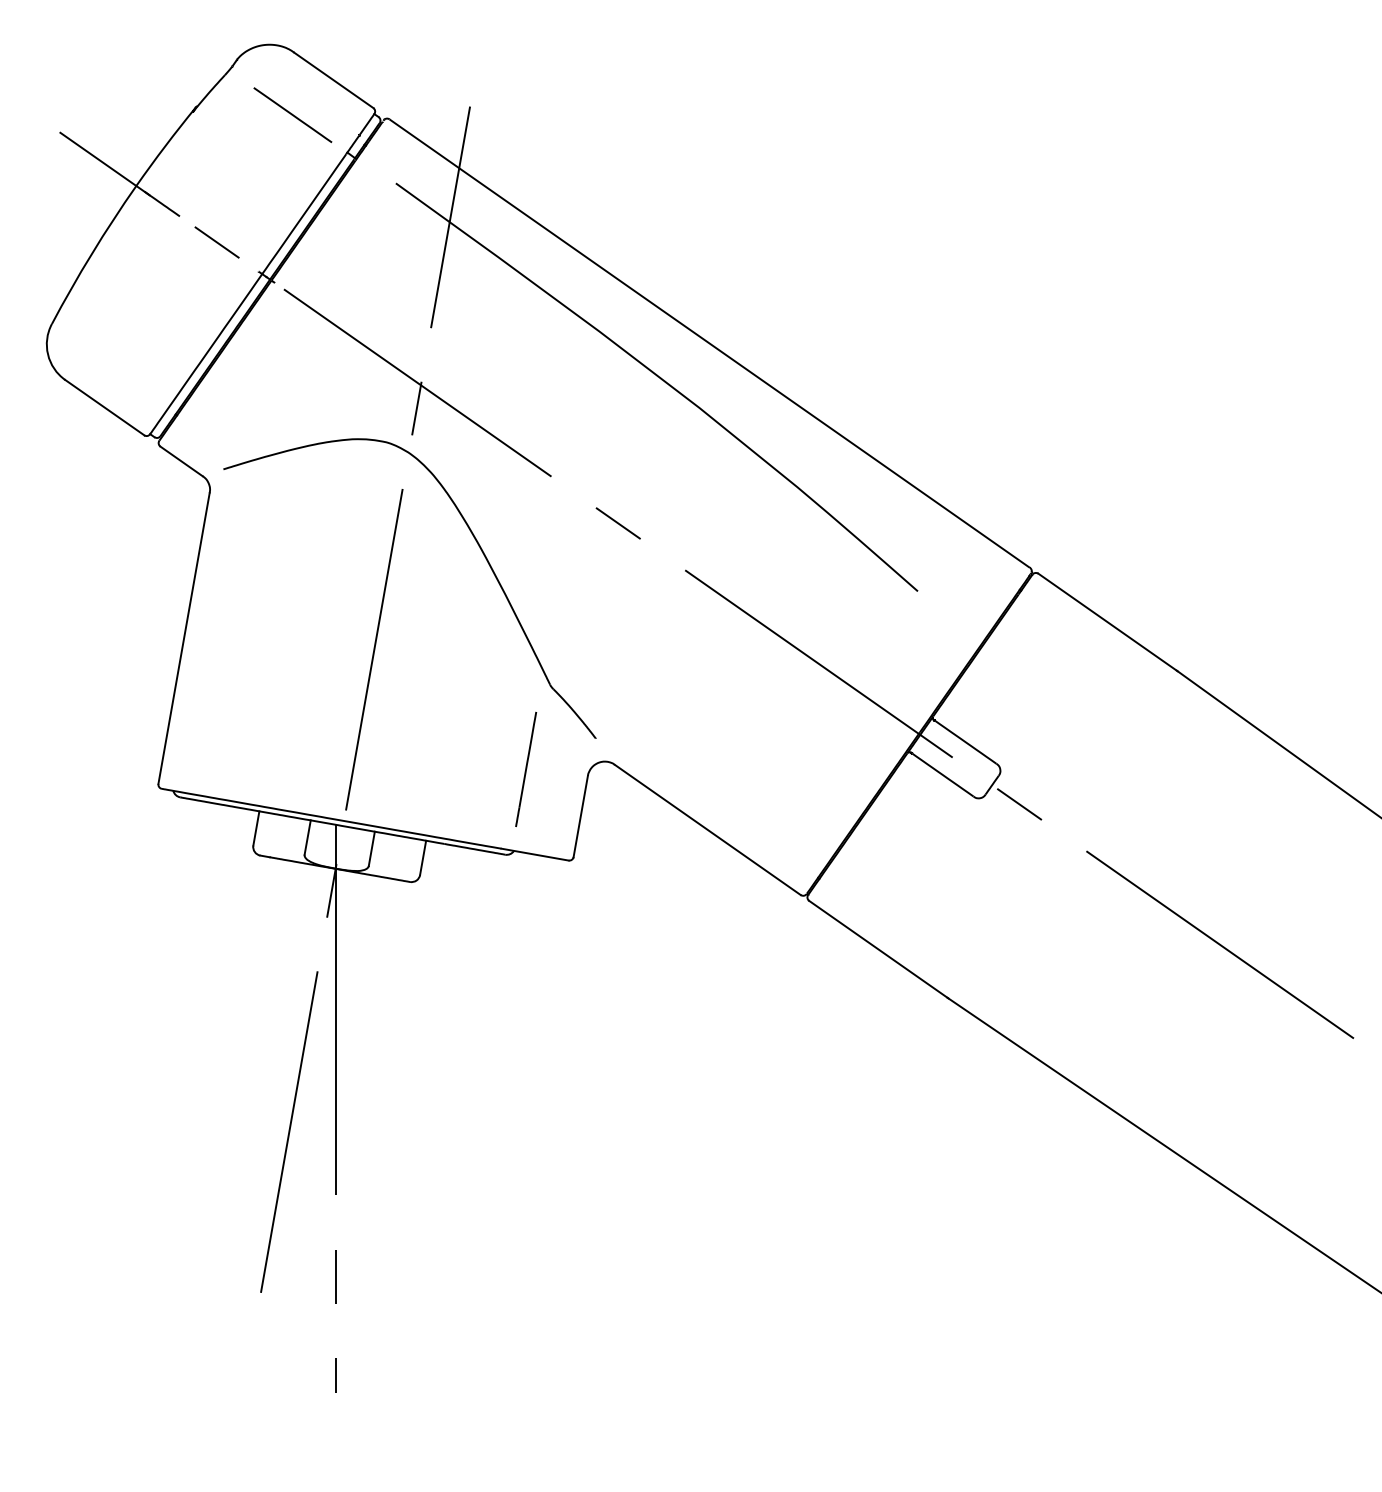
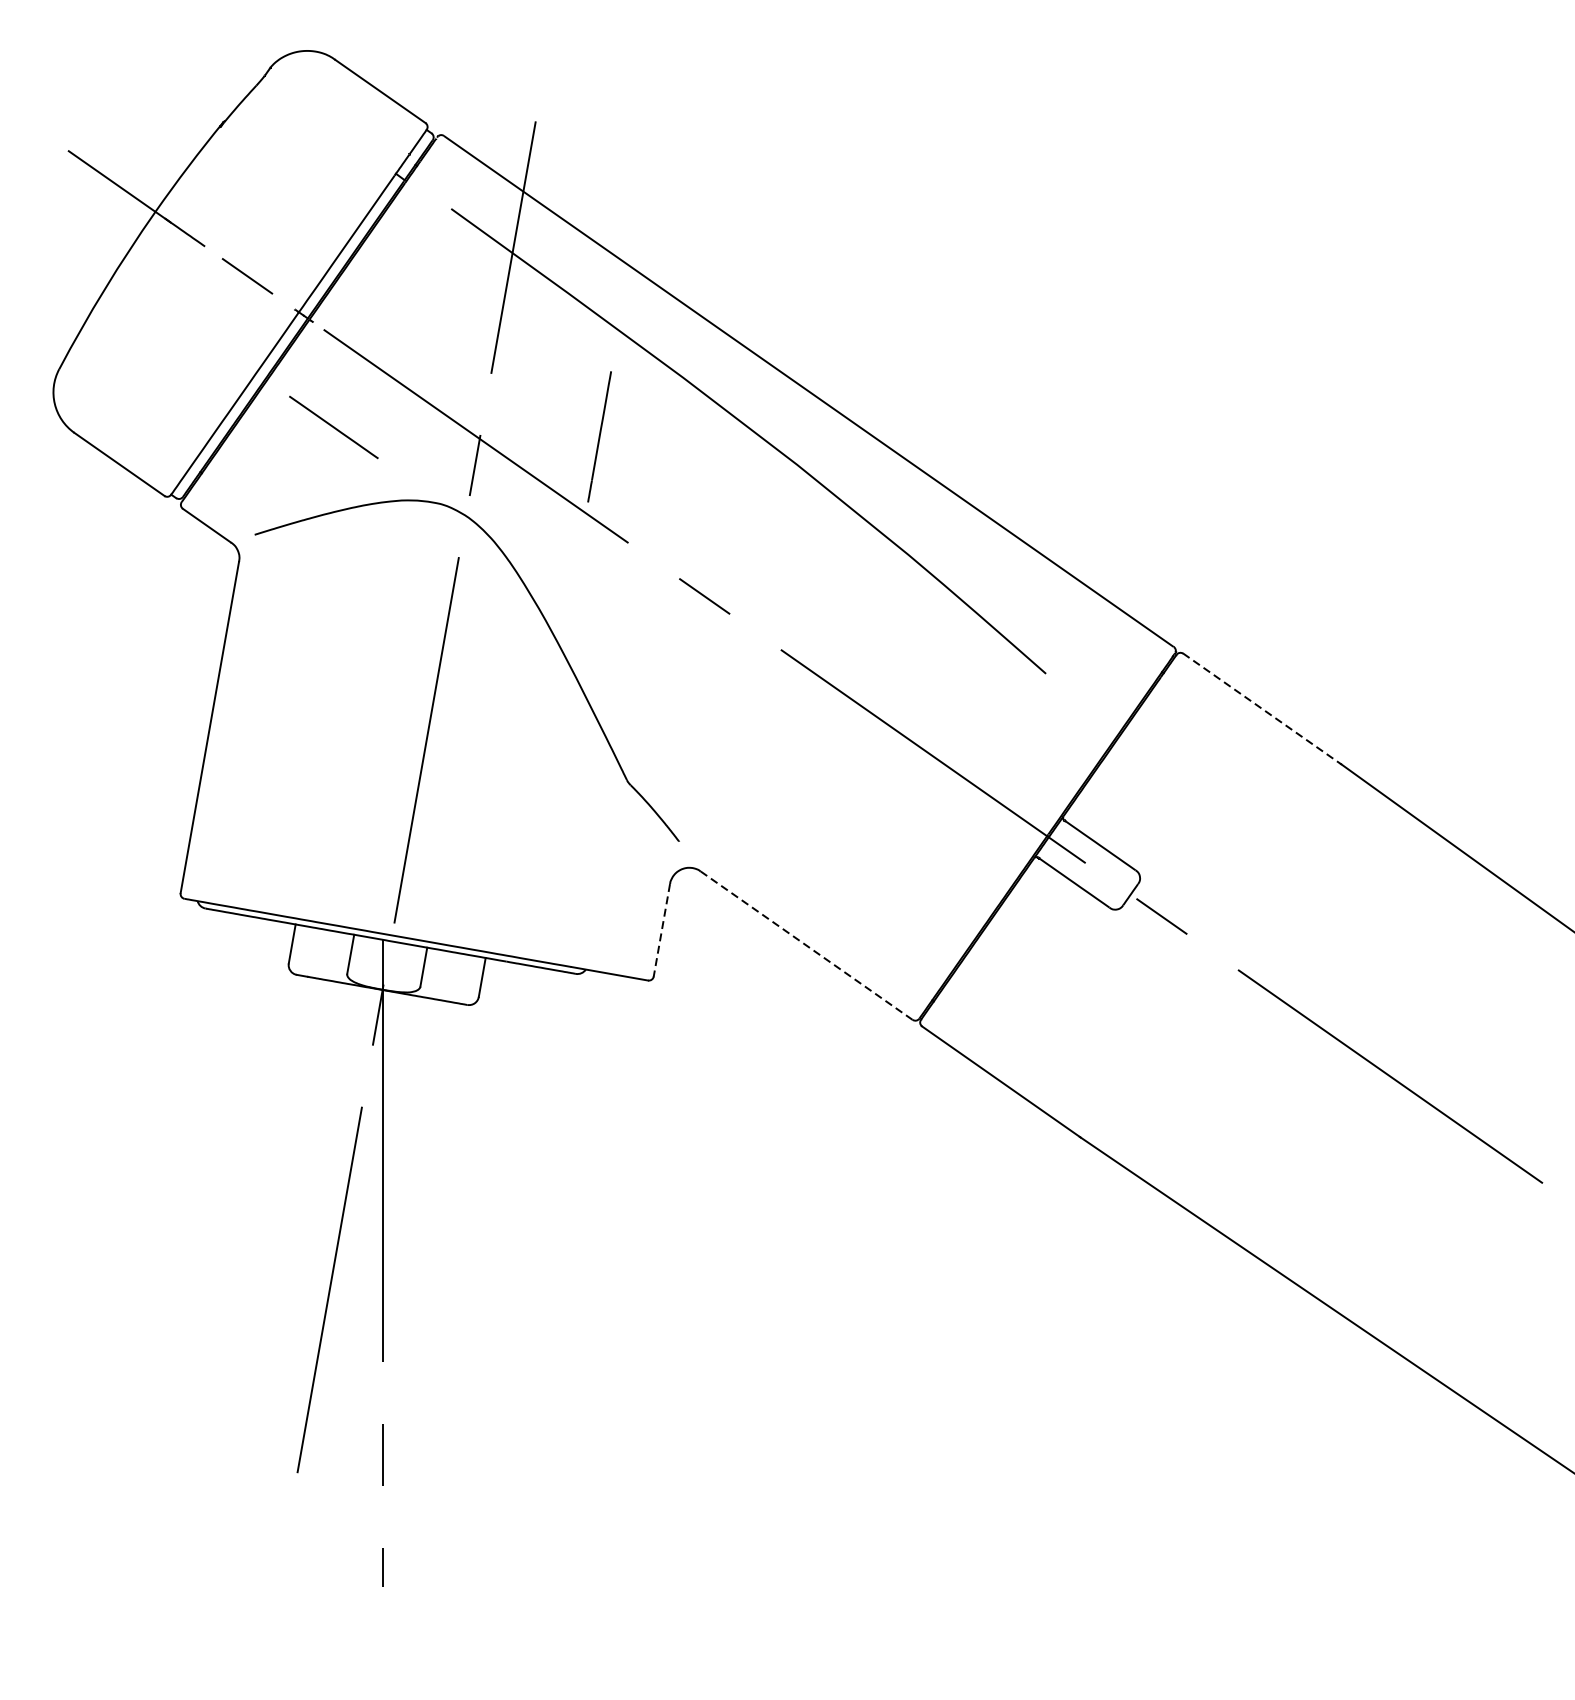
line: (292, 114) -> (333, 426), moved
line: (1108, 622) -> (1263, 709), solid -> dashed
line: (526, 768) -> (600, 435), moved
line: (580, 817) -> (661, 931), solid -> dashed
line: (707, 829) -> (806, 945), solid -> dashed

